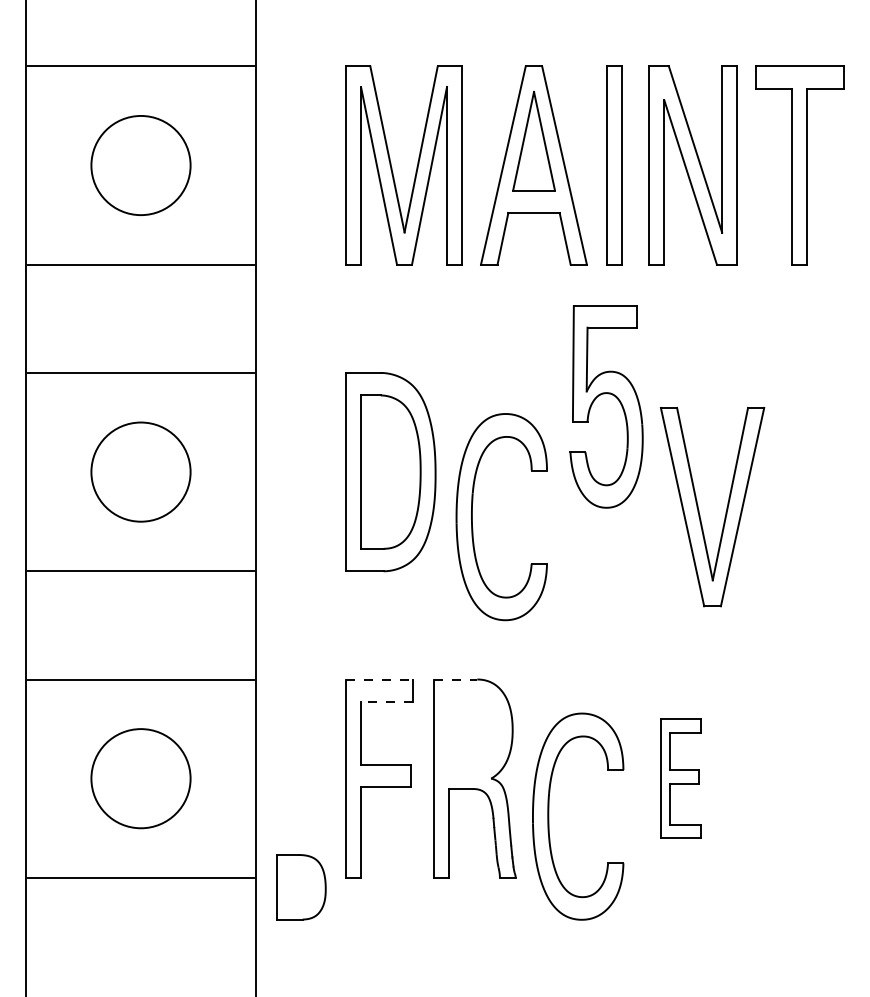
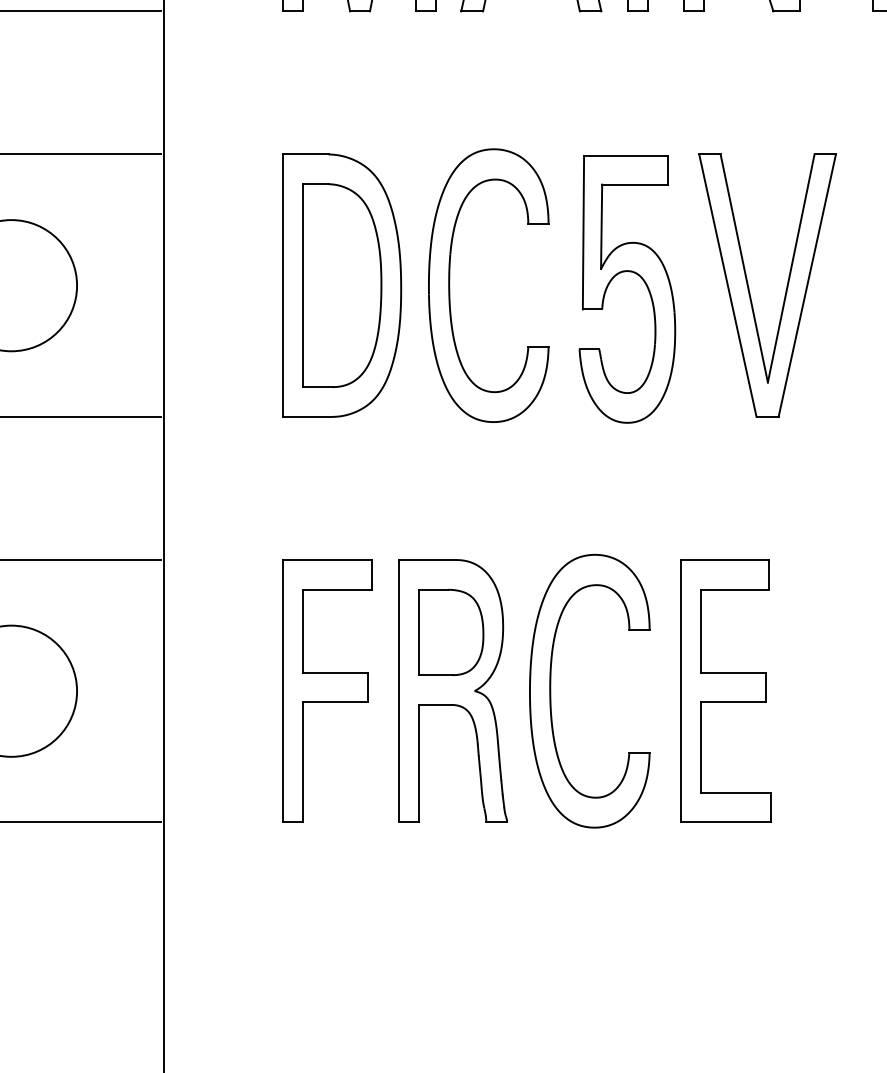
part: (604, 394) -> (624, 272), moved
part: (699, 510) -> (750, 290), moved
part: (472, 517) -> (449, 286), moved
line: (379, 679) -> (326, 560), dashed -> solid
line: (455, 679) -> (427, 560), dashed -> solid
line: (386, 702) -> (336, 590), dashed -> solid
part: (680, 778) -> (725, 691), size x1.67
part: (549, 816) -> (551, 691), moved
part: (301, 887) -> (451, 632), moved

